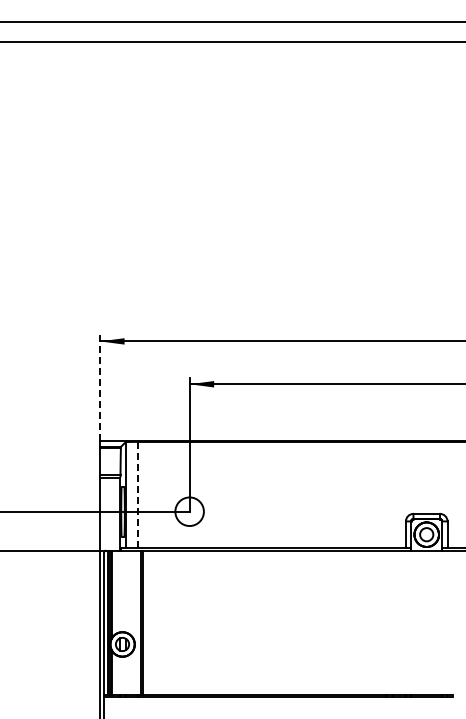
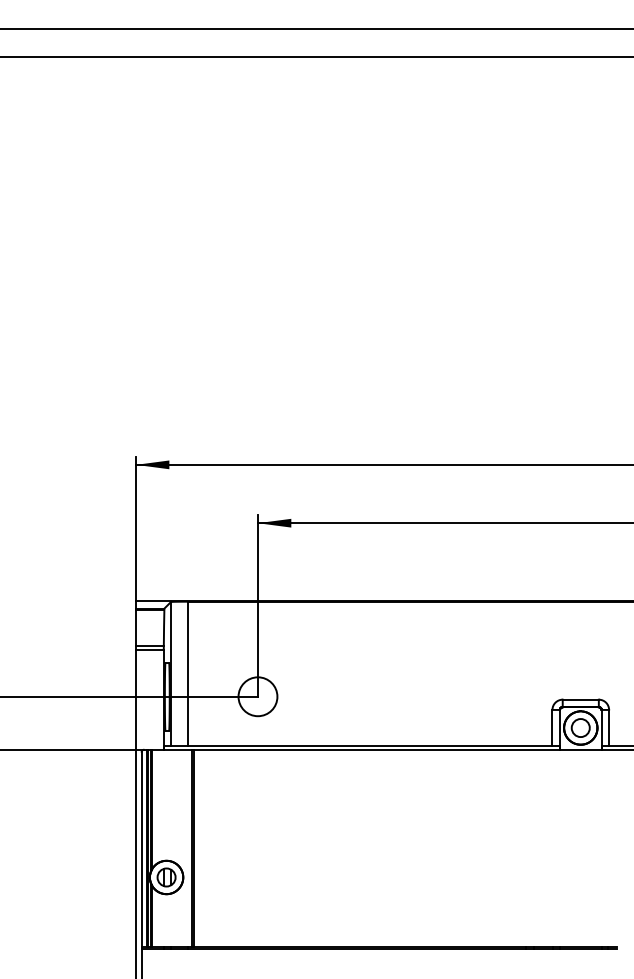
line: (100, 387) -> (136, 527), dashed -> solid
line: (138, 494) -> (188, 673), dashed -> solid

